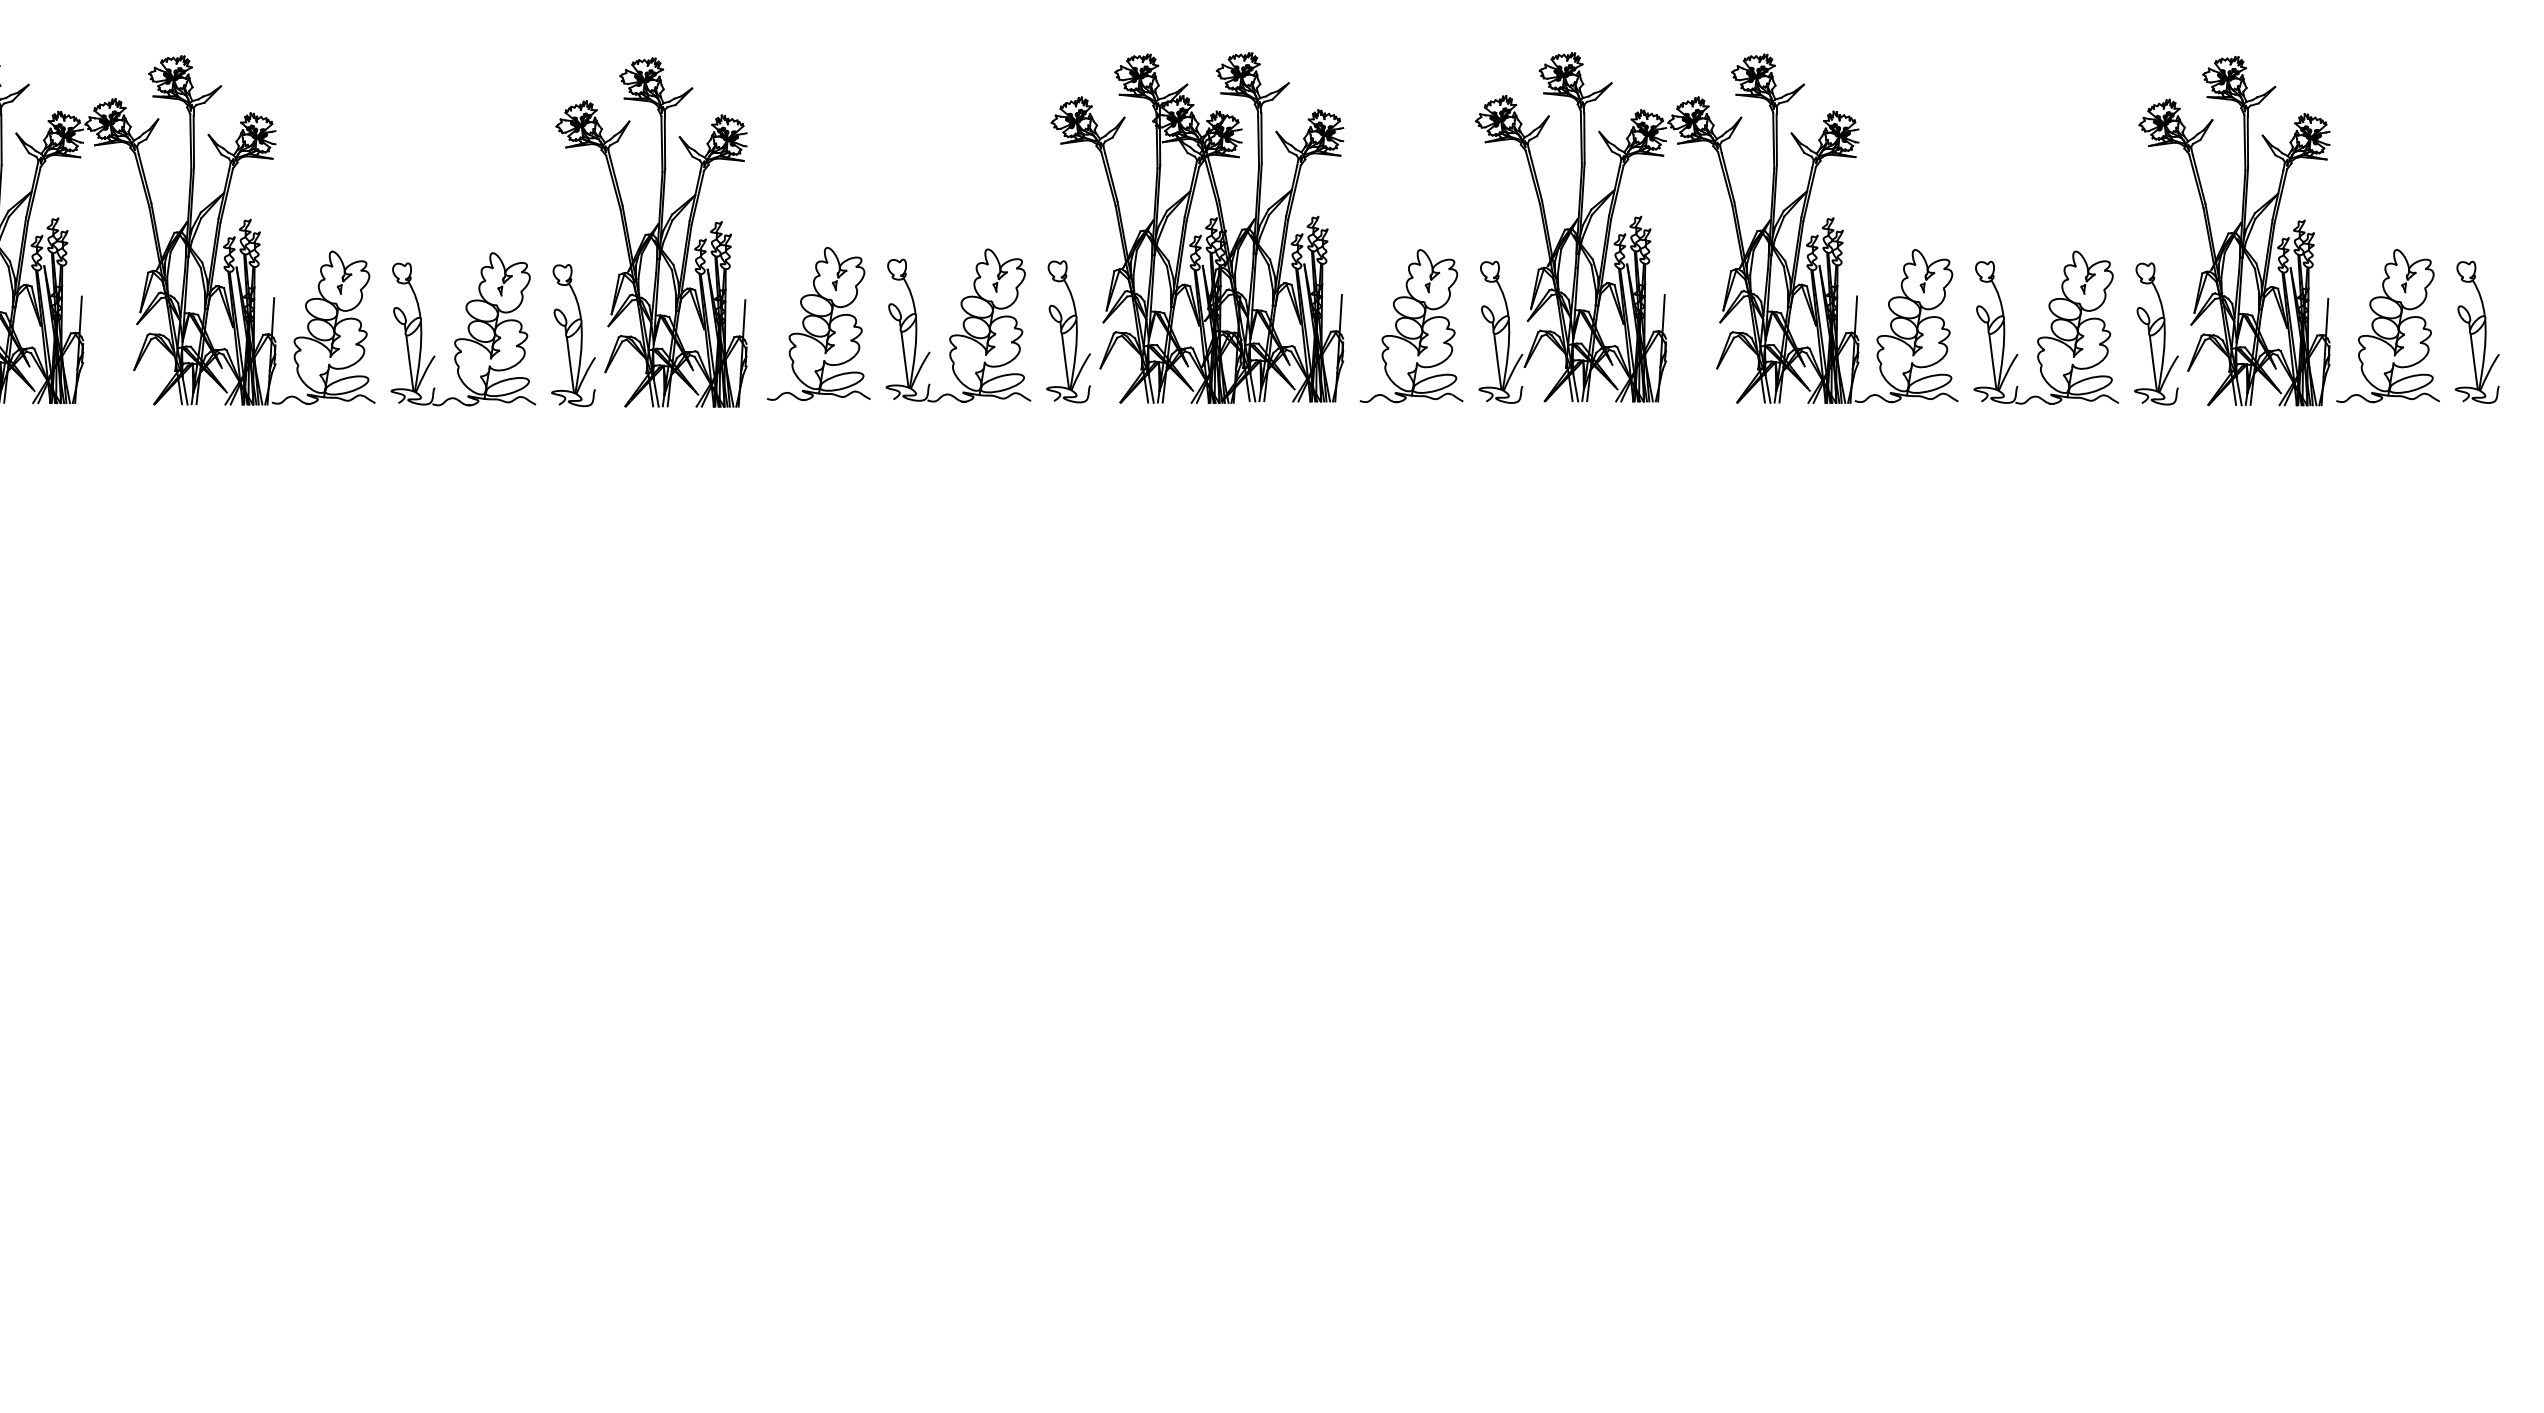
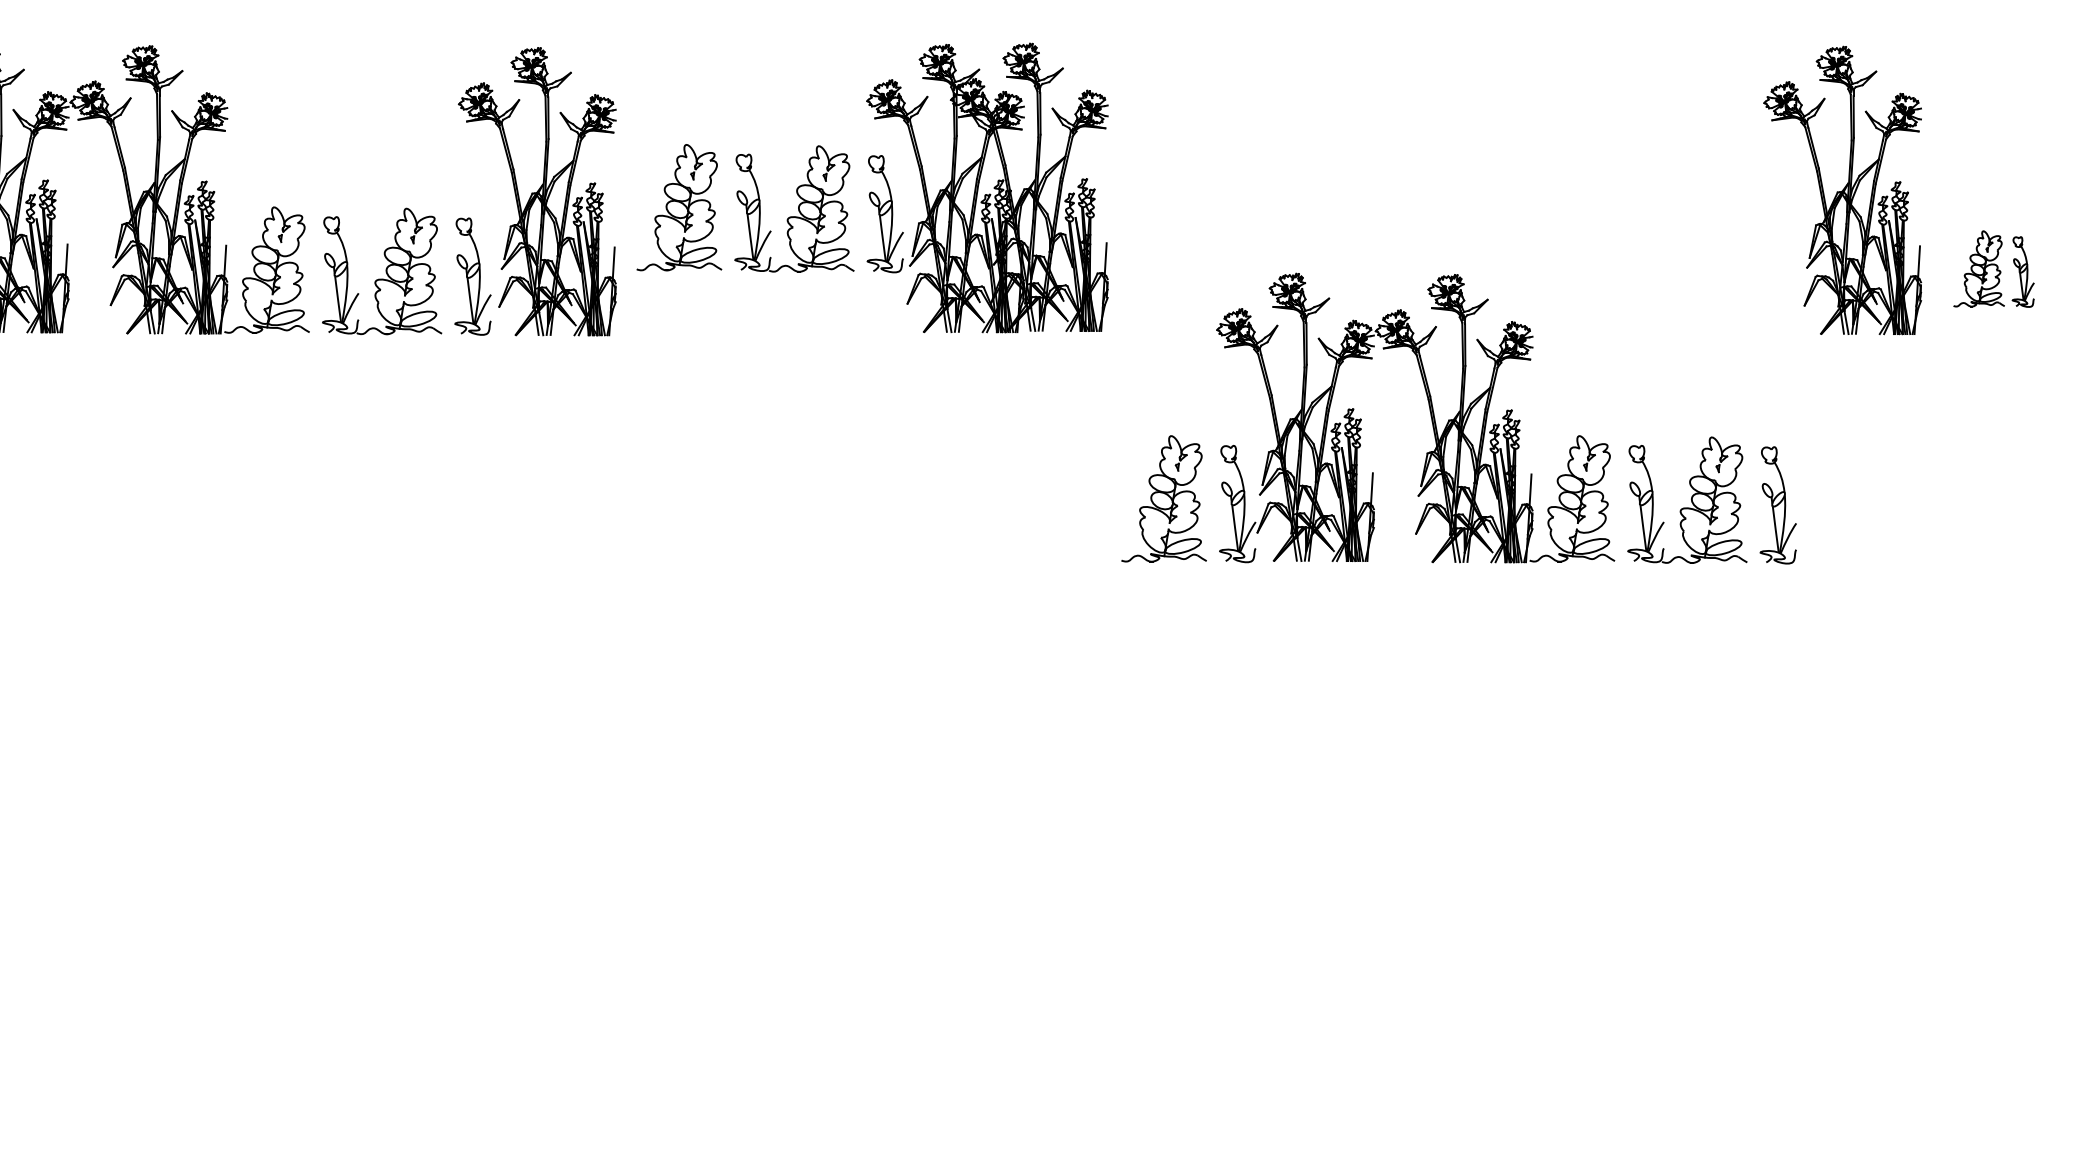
part: (1768, 228) -> (1458, 418), moved
part: (917, 325) -> (760, 208), moved
part: (2417, 326) -> (1993, 269), size x0.6

